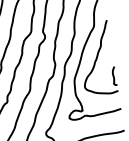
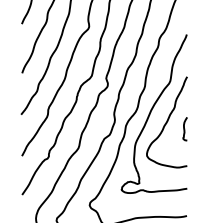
curve: (113, 76) -> (184, 129), moved

